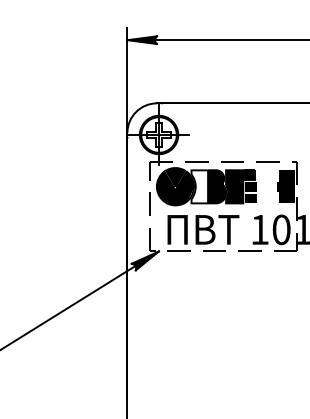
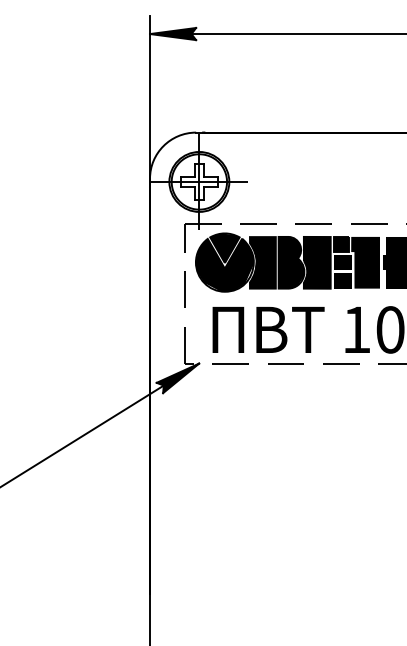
fill: (199, 186) -> (262, 262), added
fill: (265, 186) -> (365, 262), added

